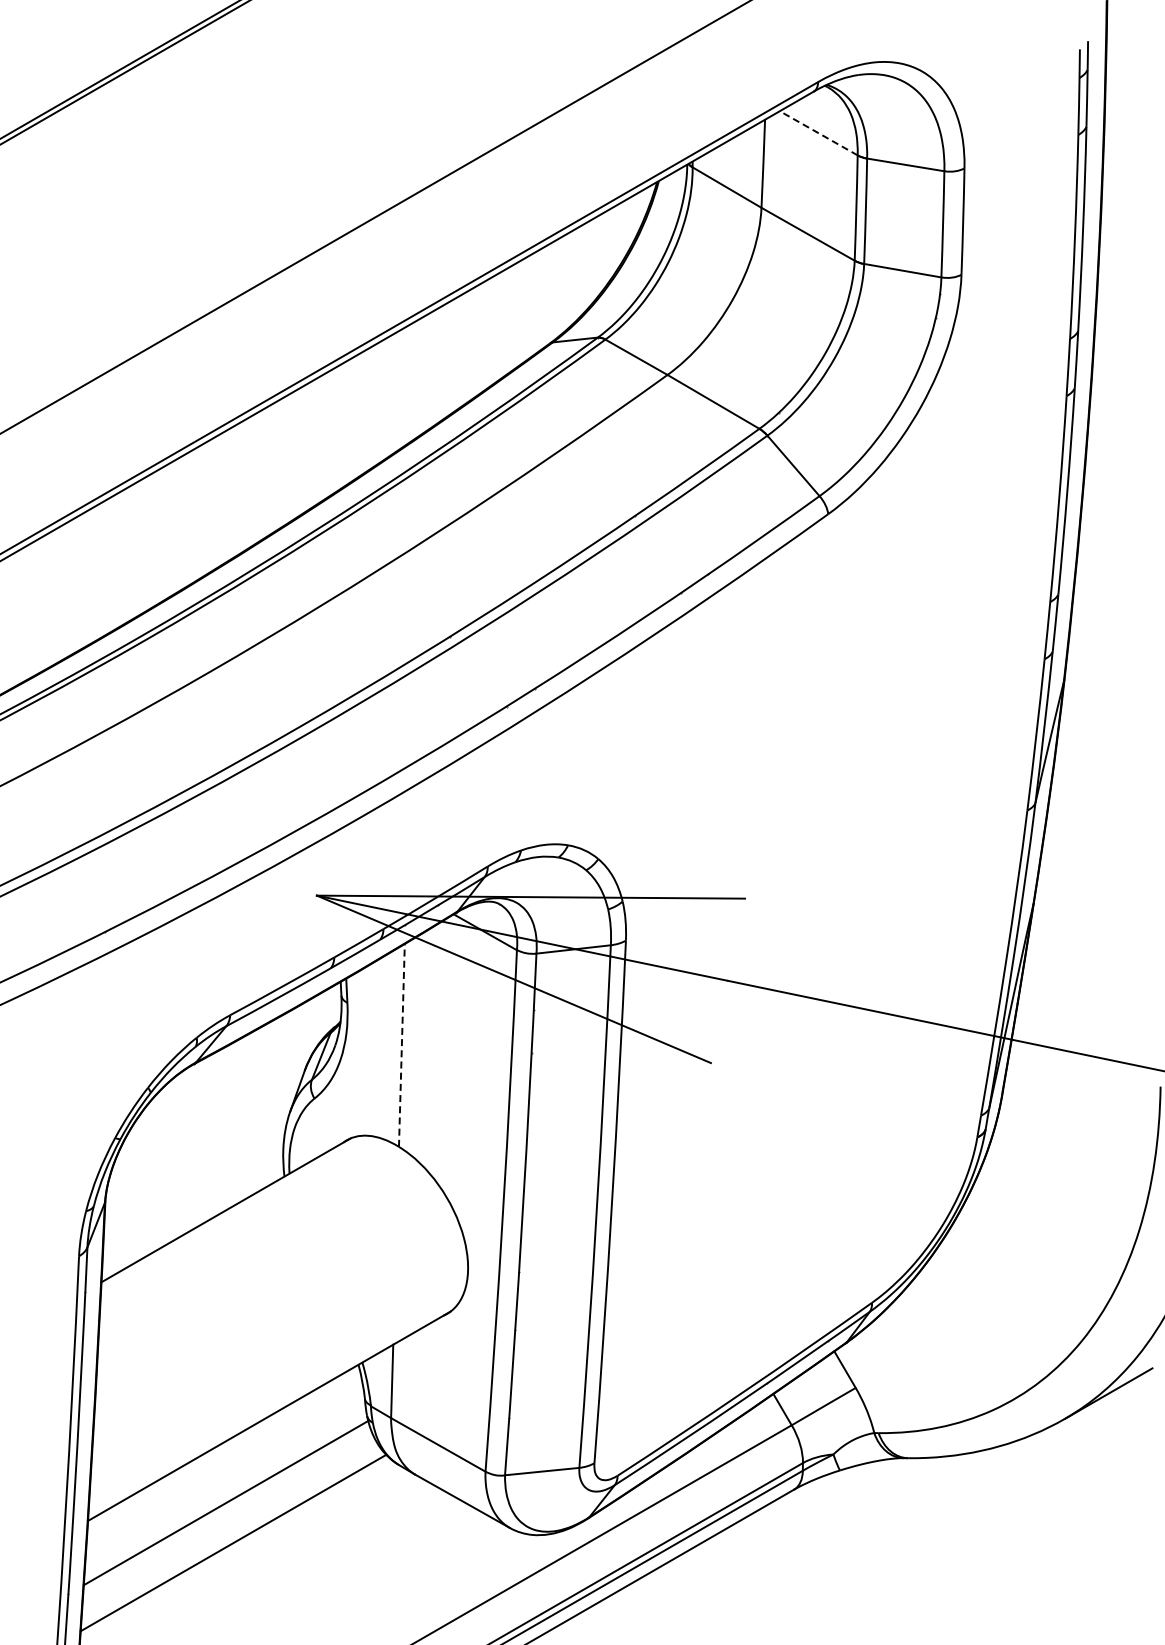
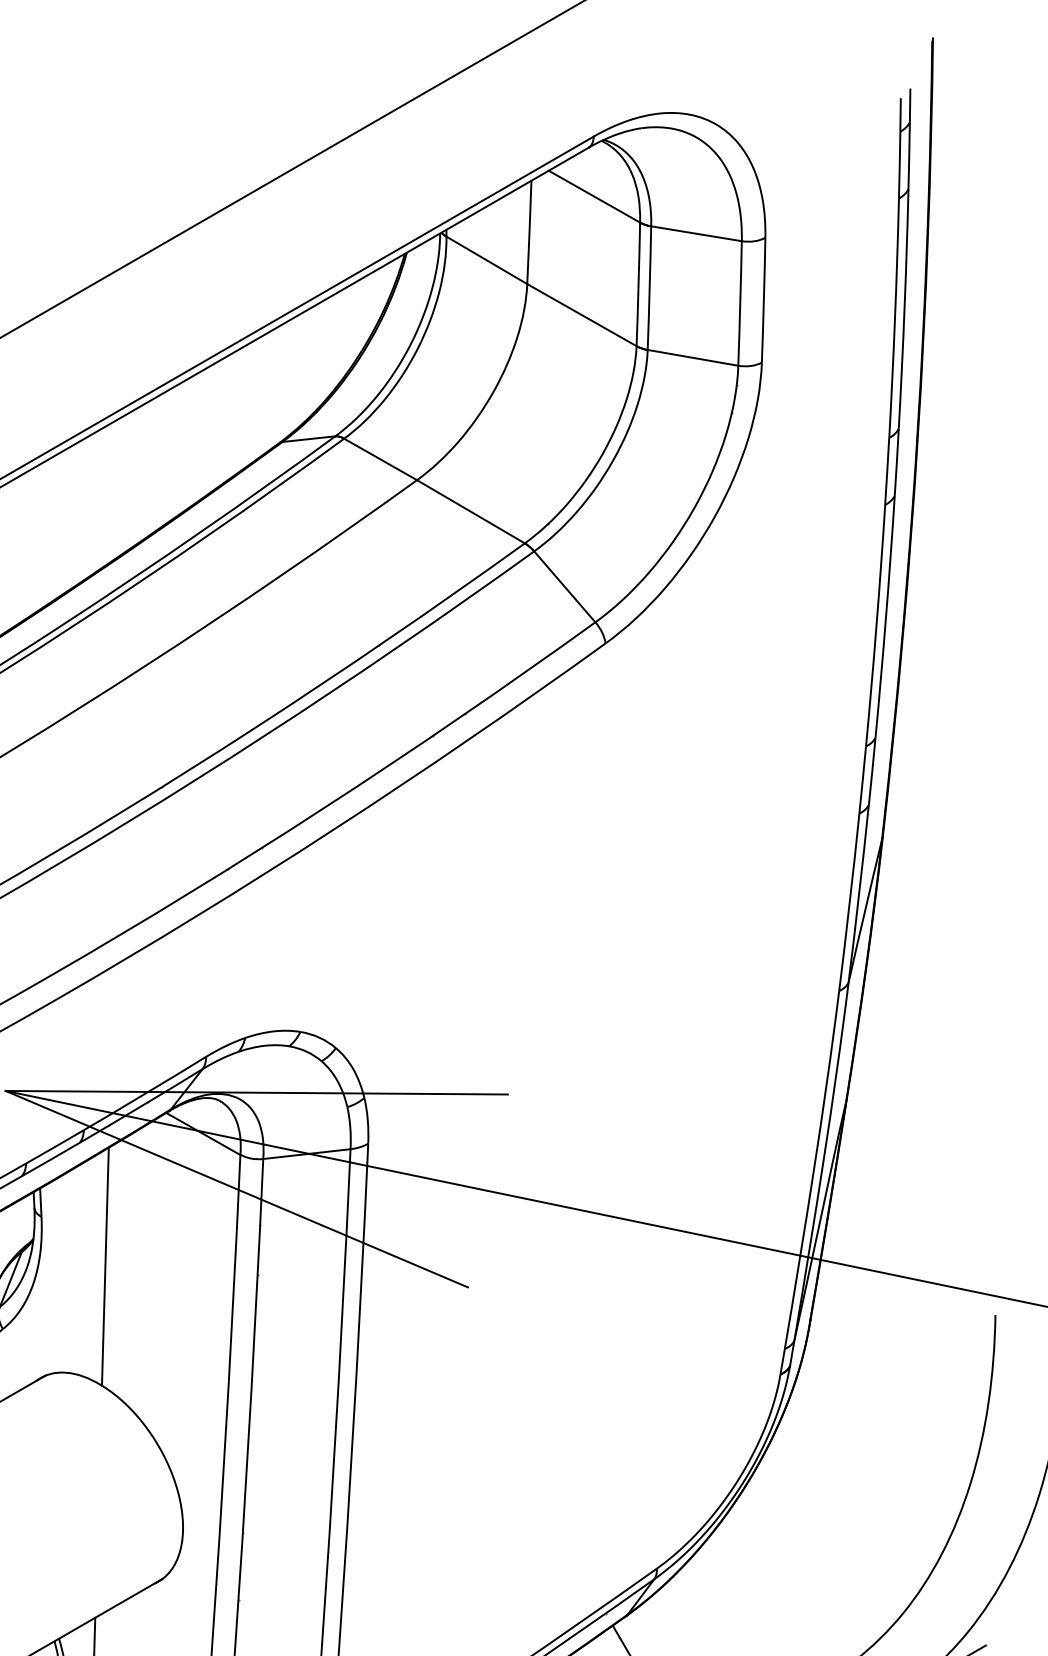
line: (818, 133) -> (594, 196), dashed -> solid
line: (401, 1044) -> (104, 1265), dashed -> solid

